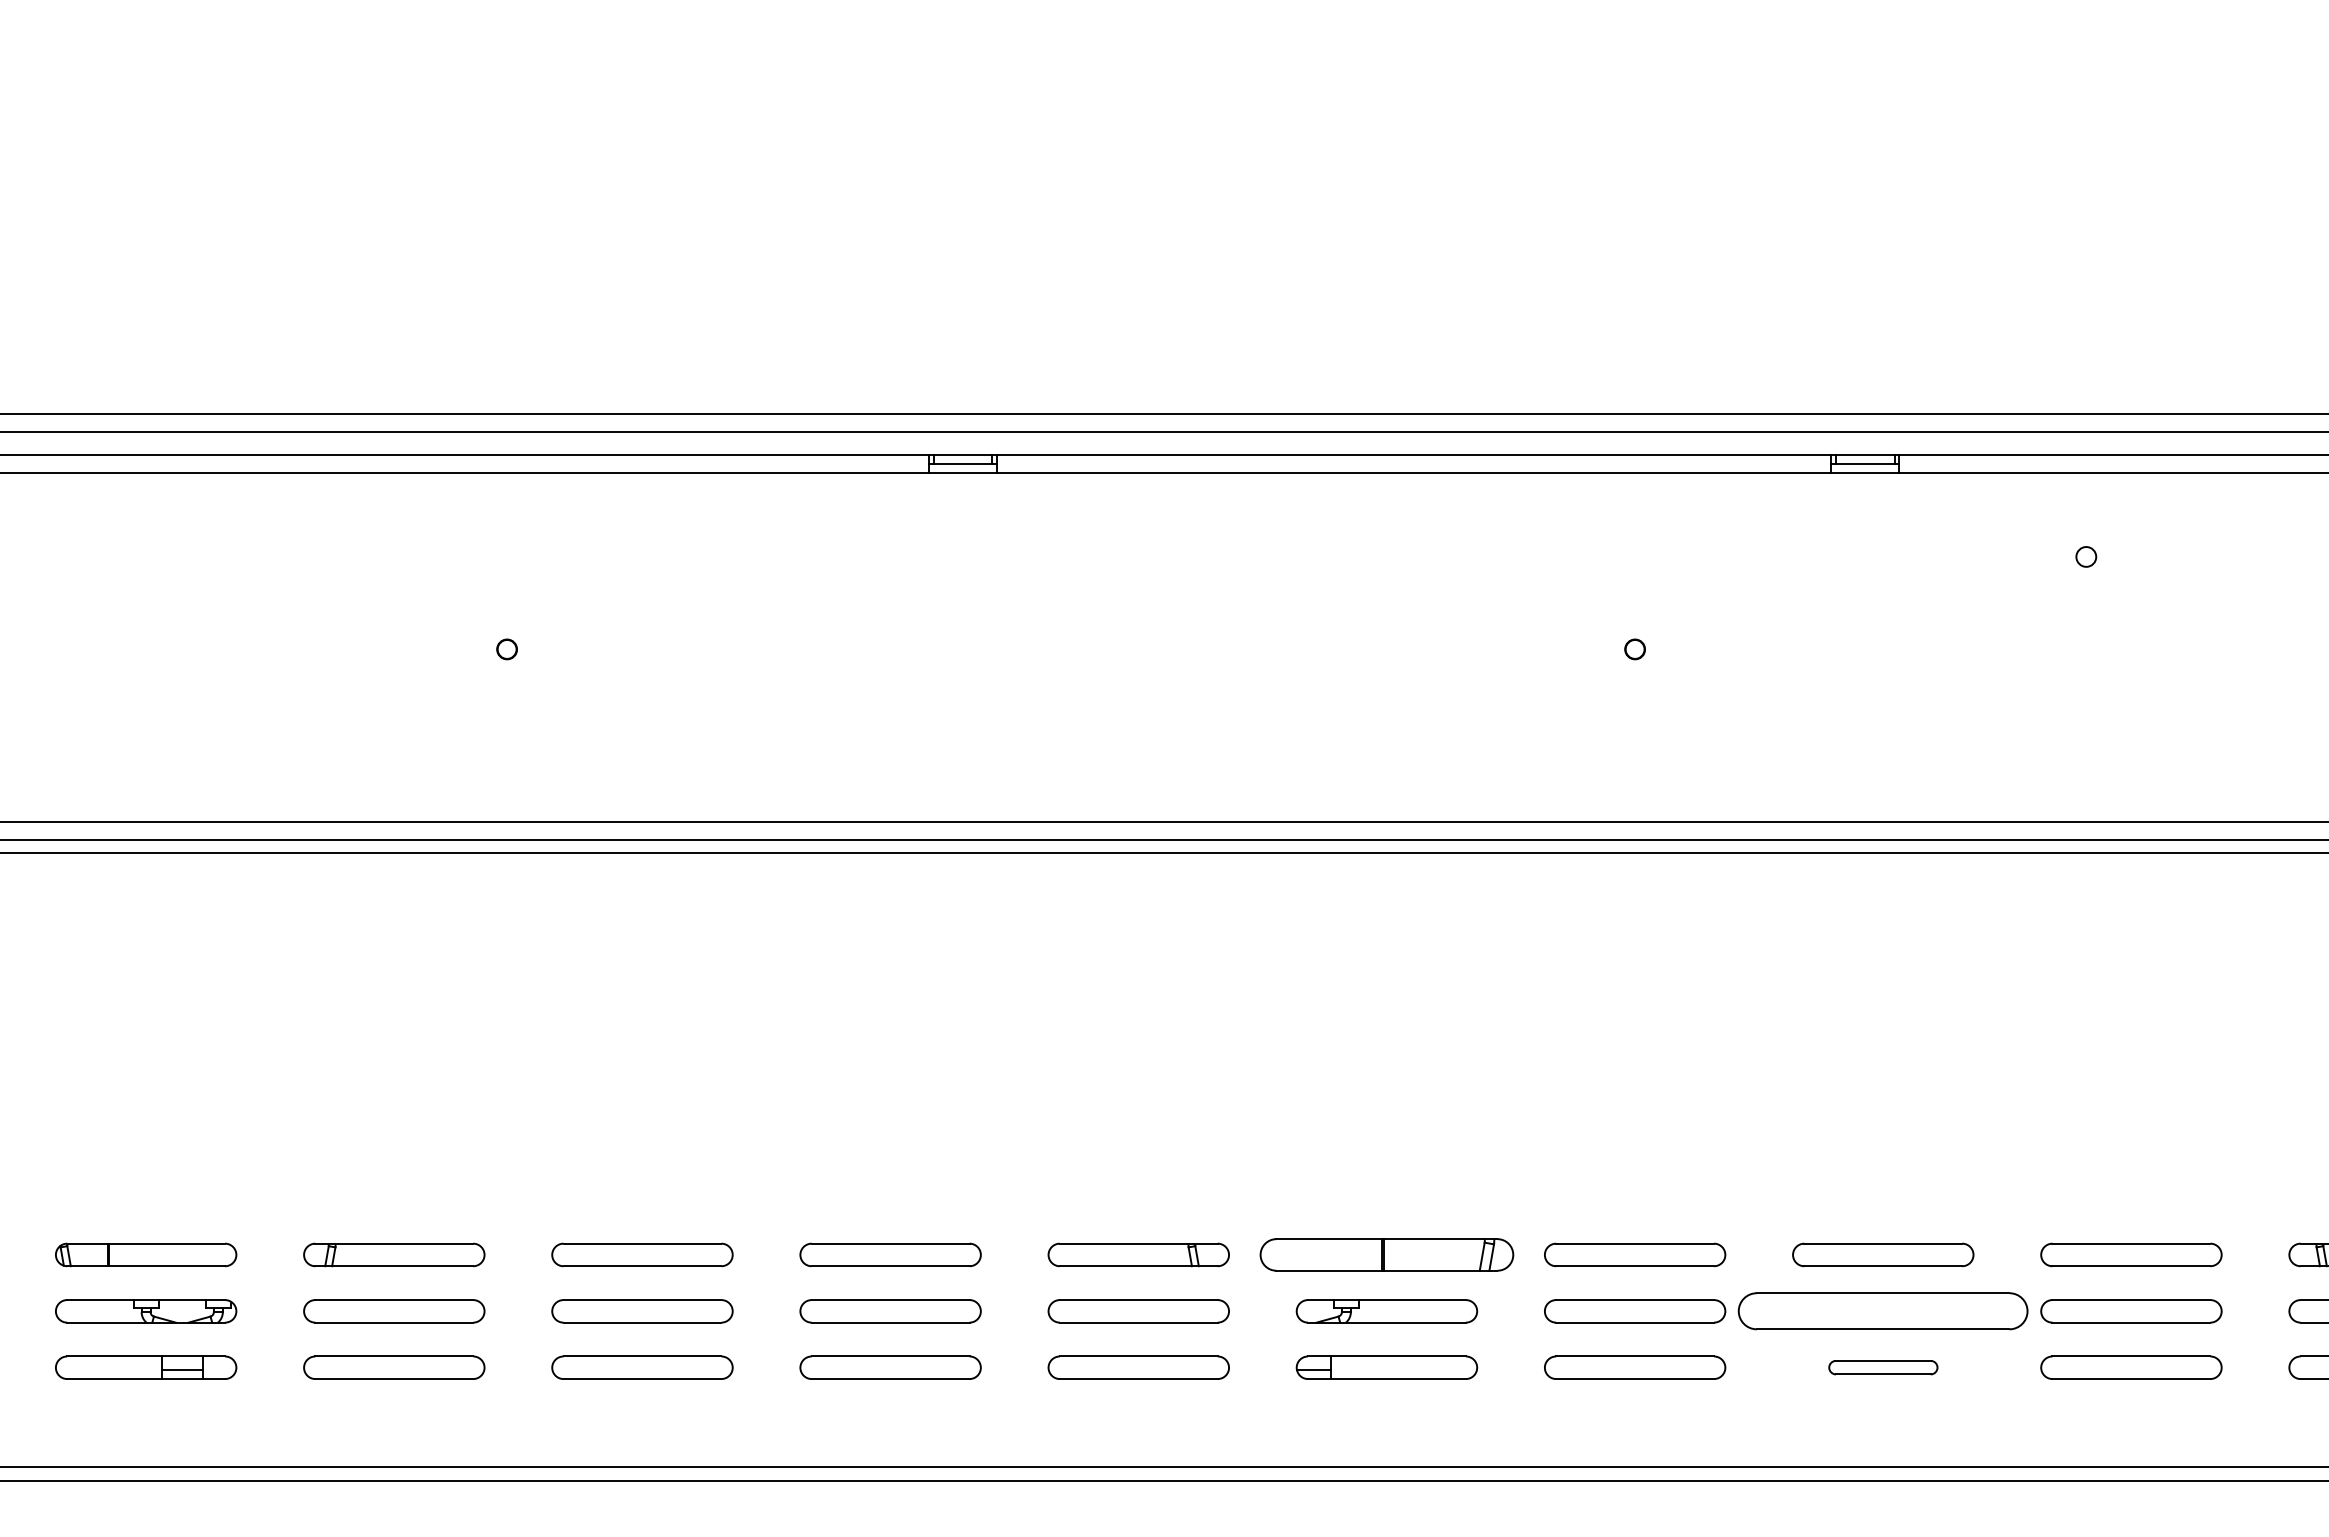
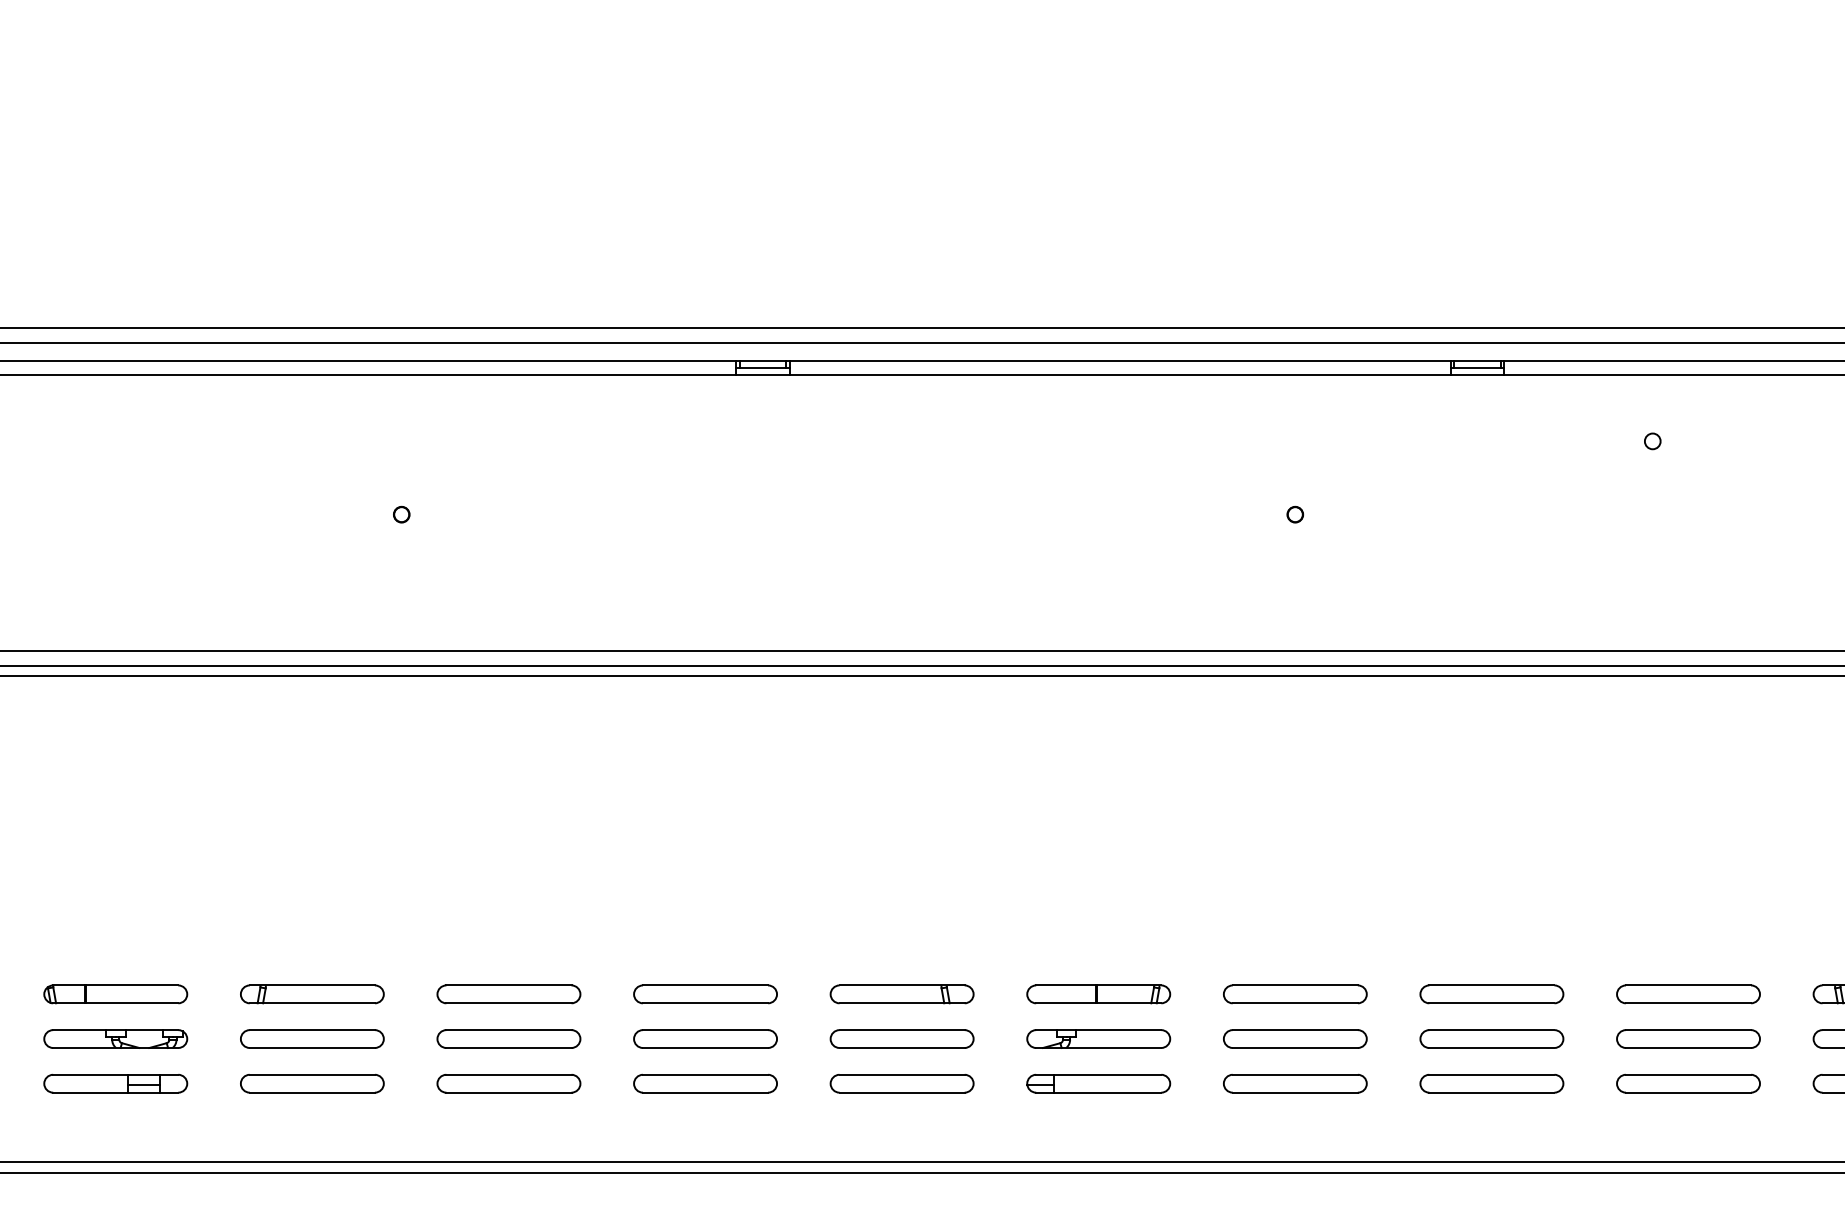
part: (1386, 1254) -> (1098, 994), size x0.71
part: (1883, 1311) -> (1492, 1039), size x0.62
part: (1883, 1367) -> (1492, 1083), size x1.67

